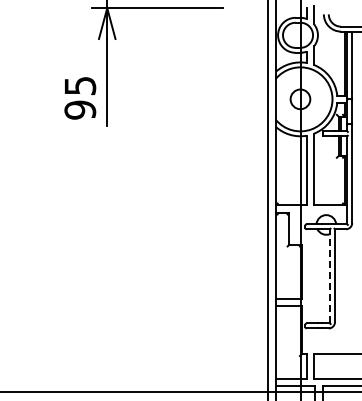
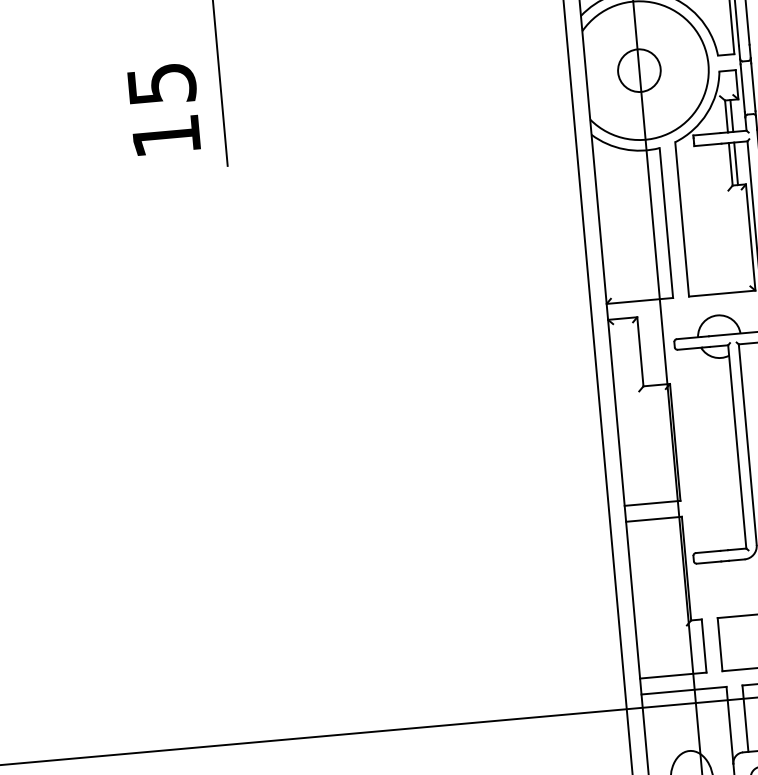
text: (80, 109) -> (166, 134), 95 -> 15
line: (330, 275) -> (738, 444), dashed -> solid

